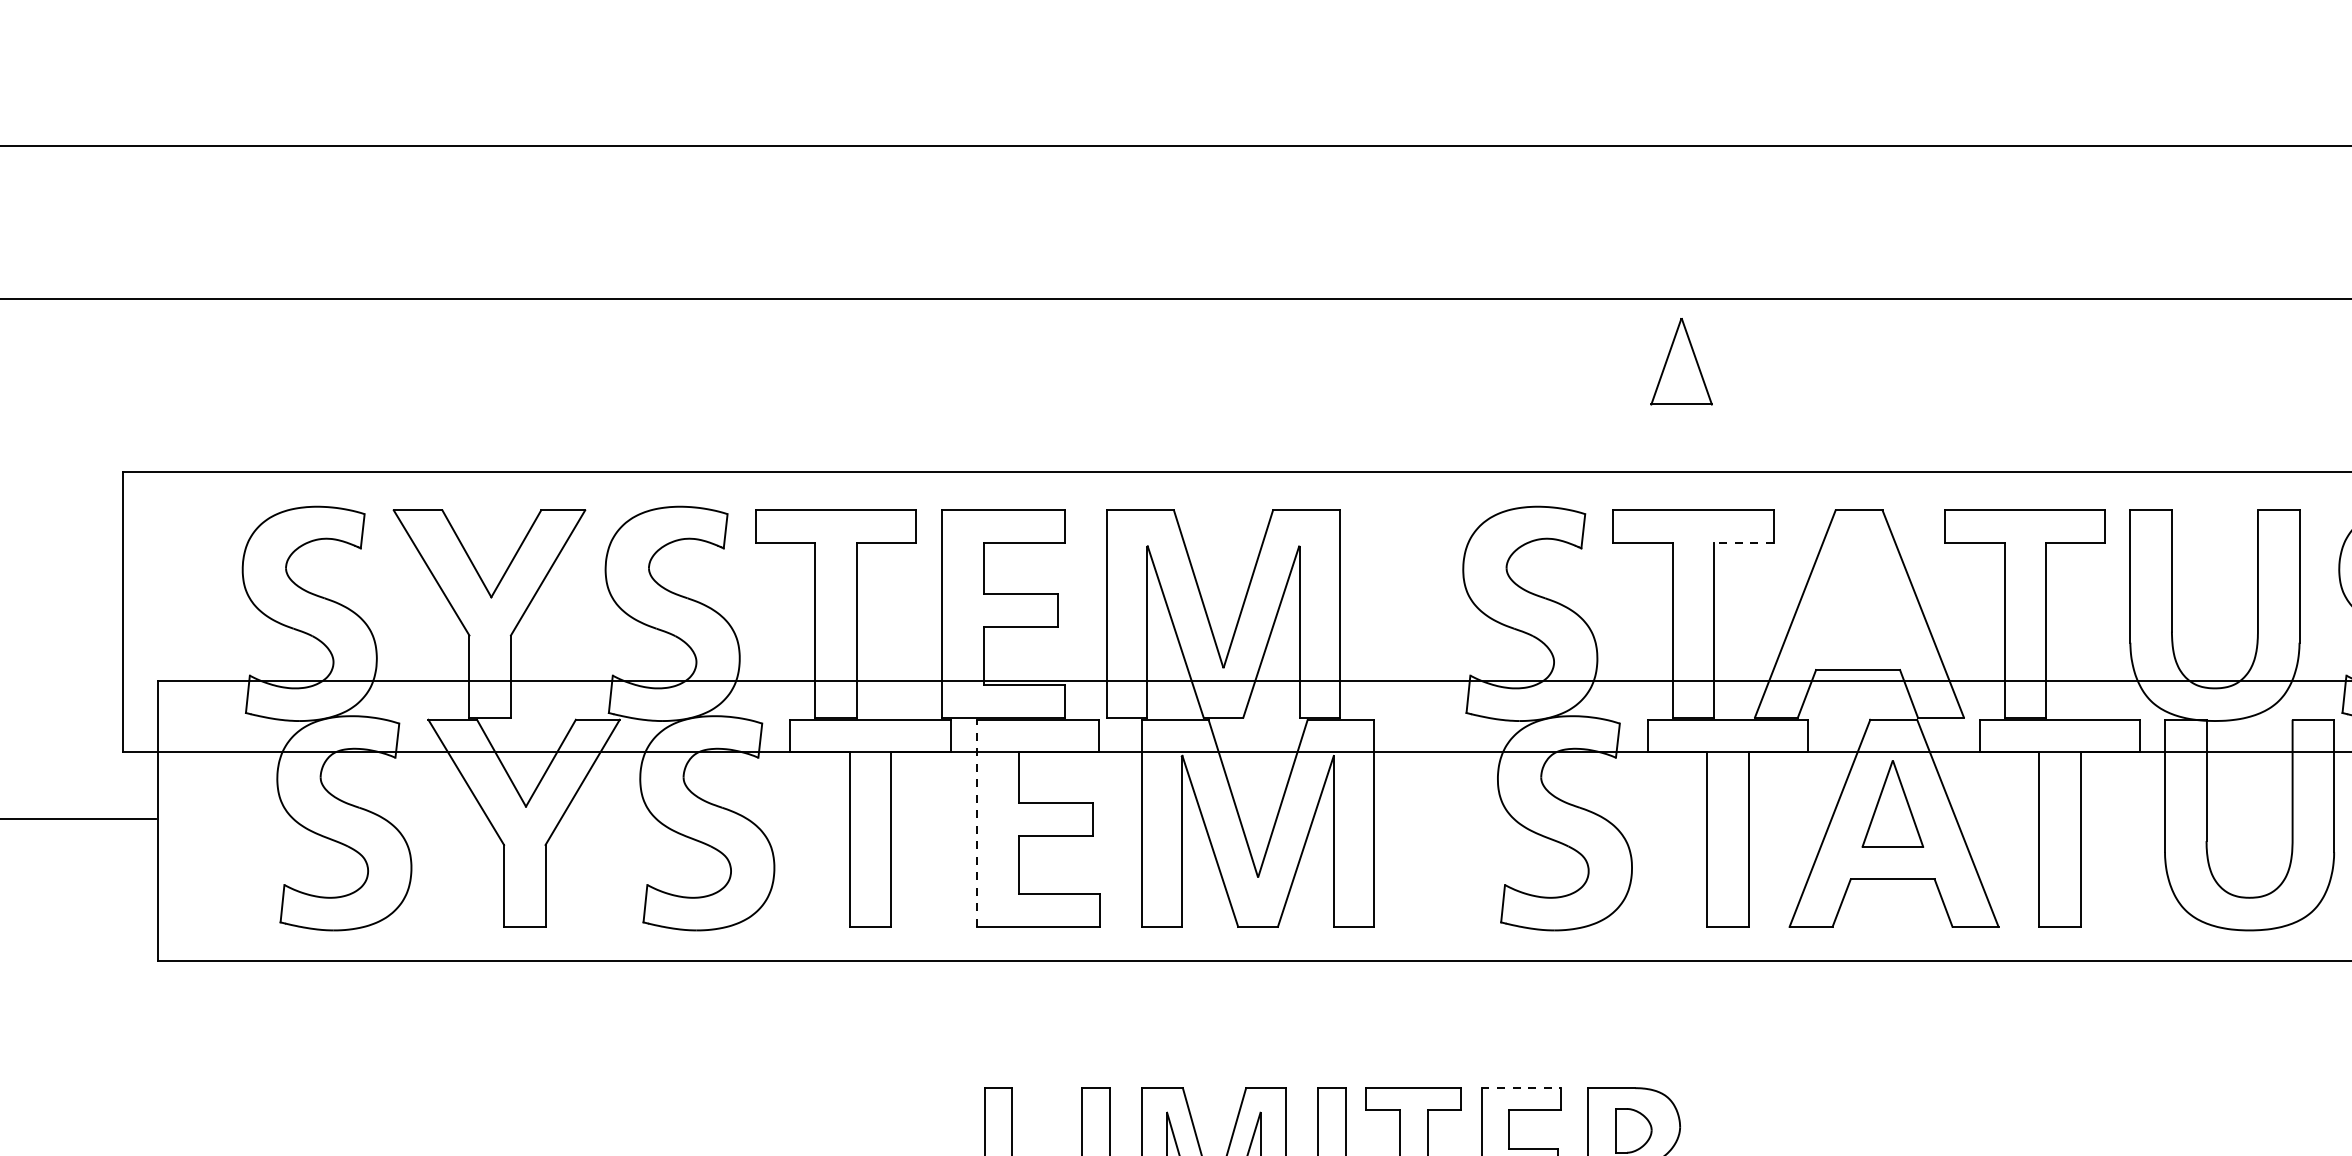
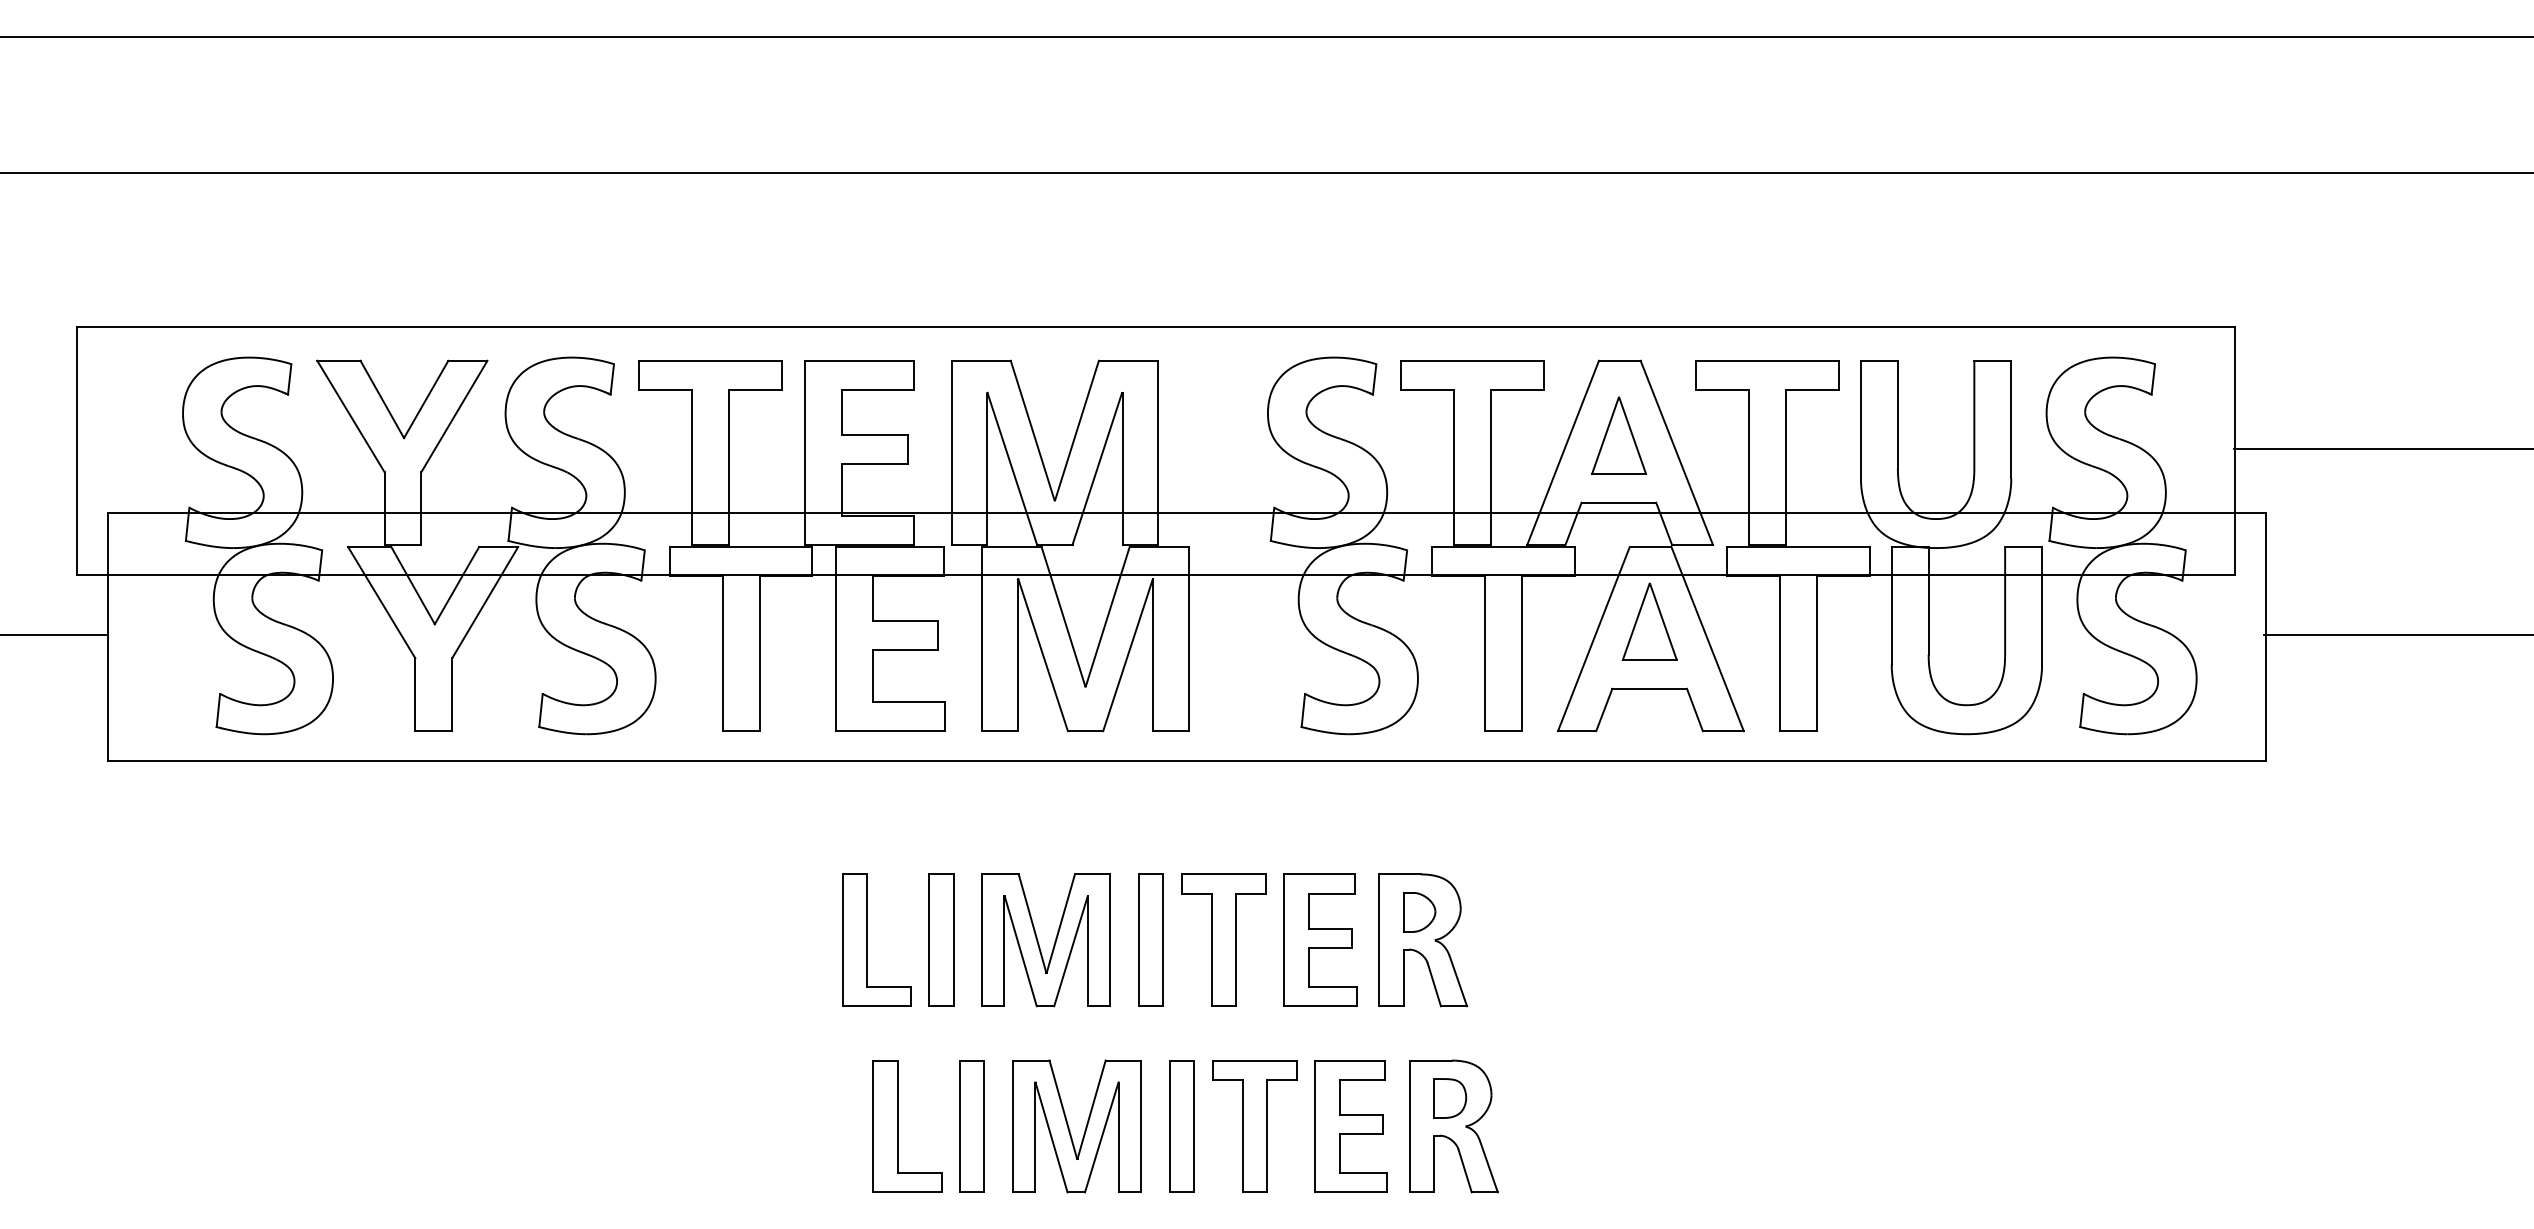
part: (1681, 361) -> (1618, 435), moved
line: (1742, 542) -> (1516, 389), dashed -> solid
line: (976, 822) -> (835, 638), dashed -> solid
line: (1521, 1088) -> (1319, 874), dashed -> solid

